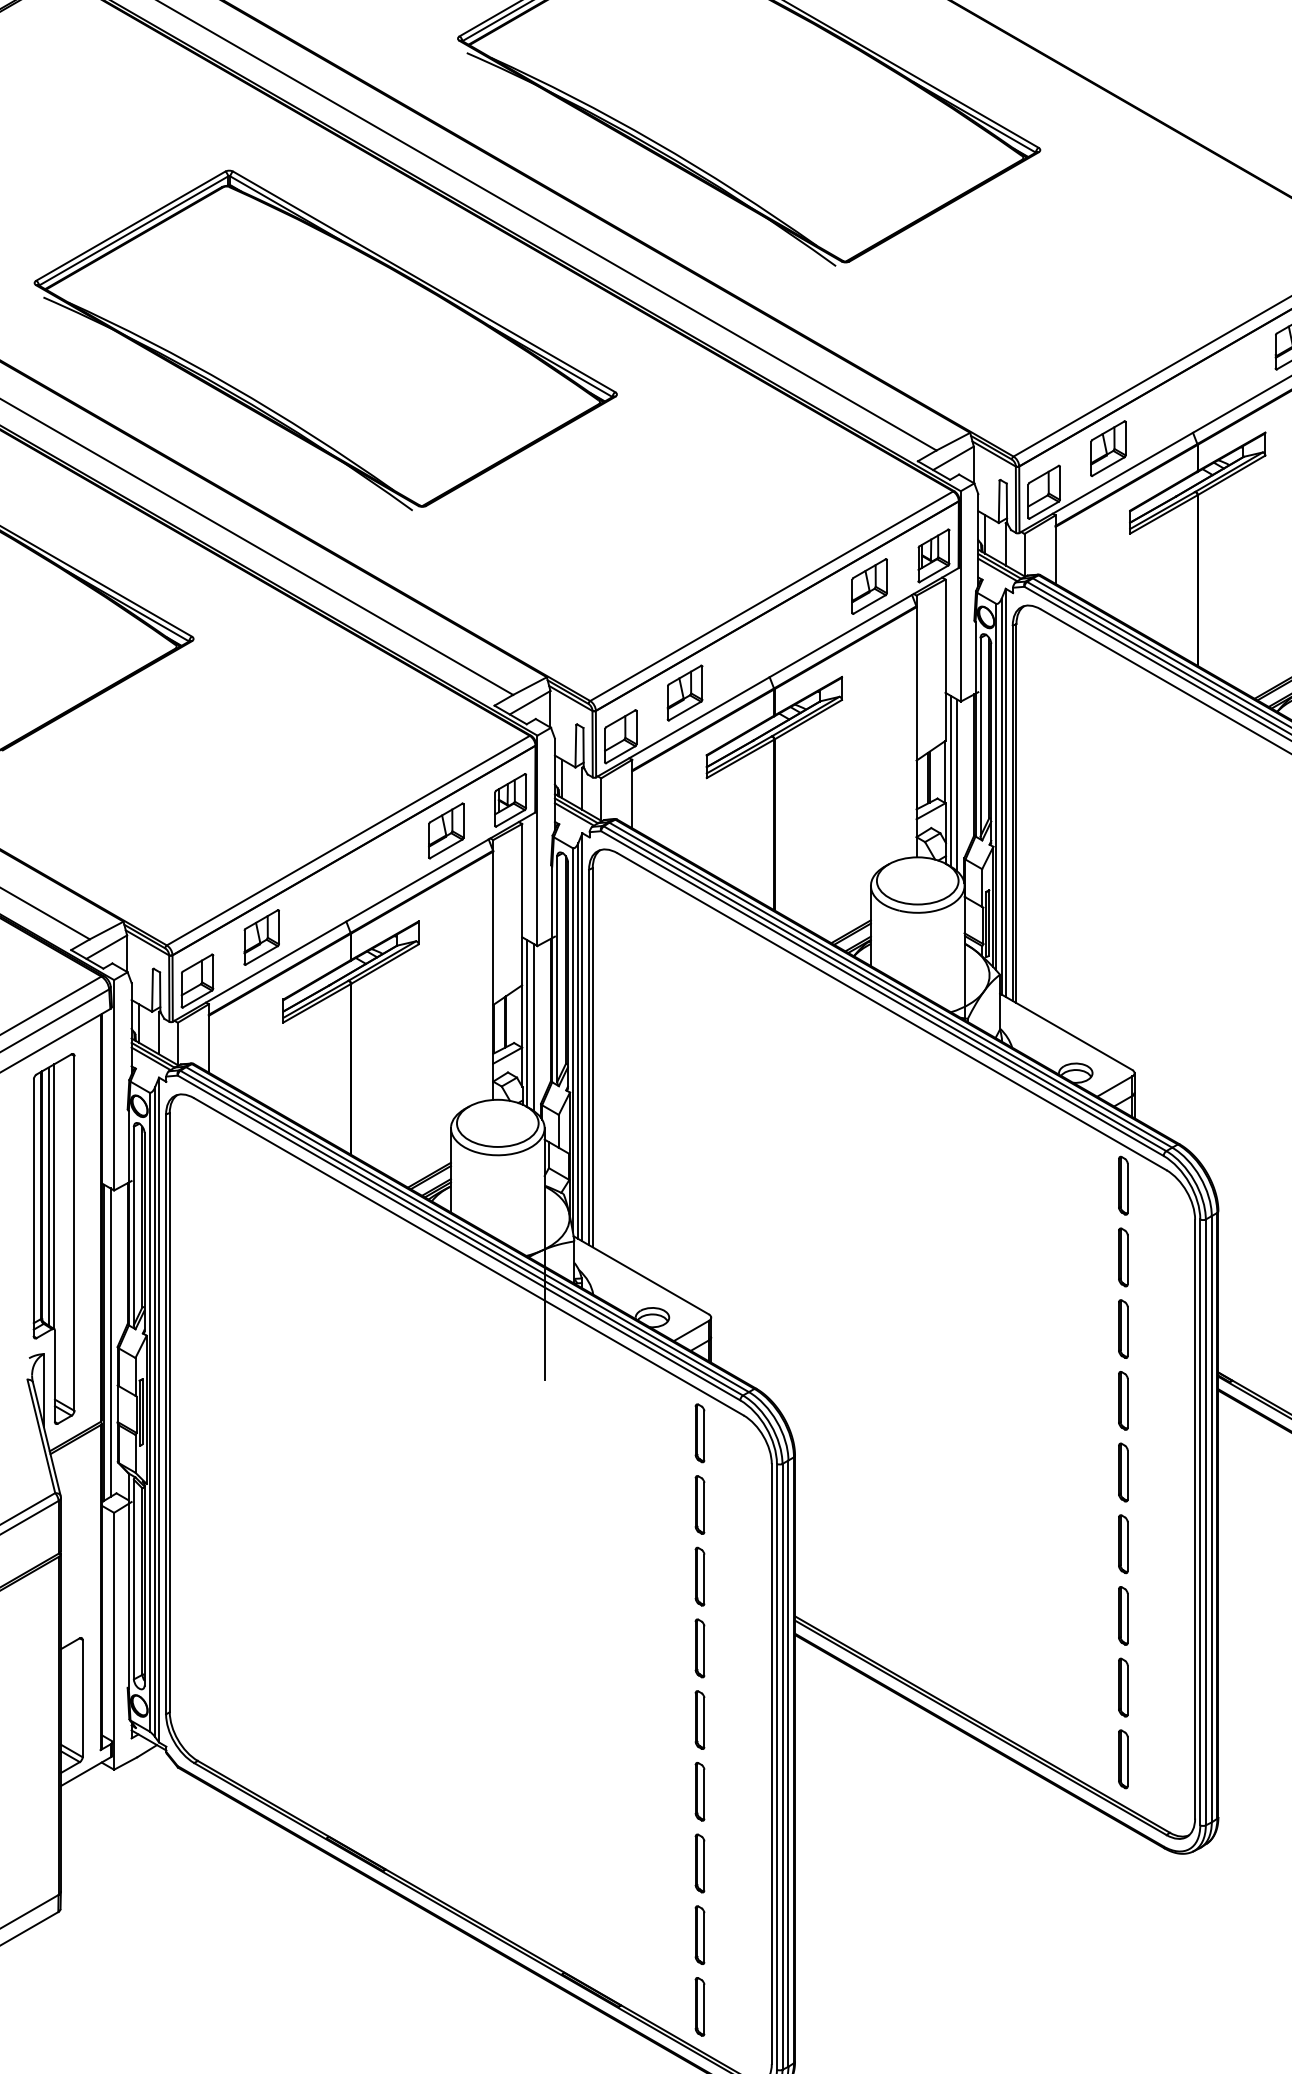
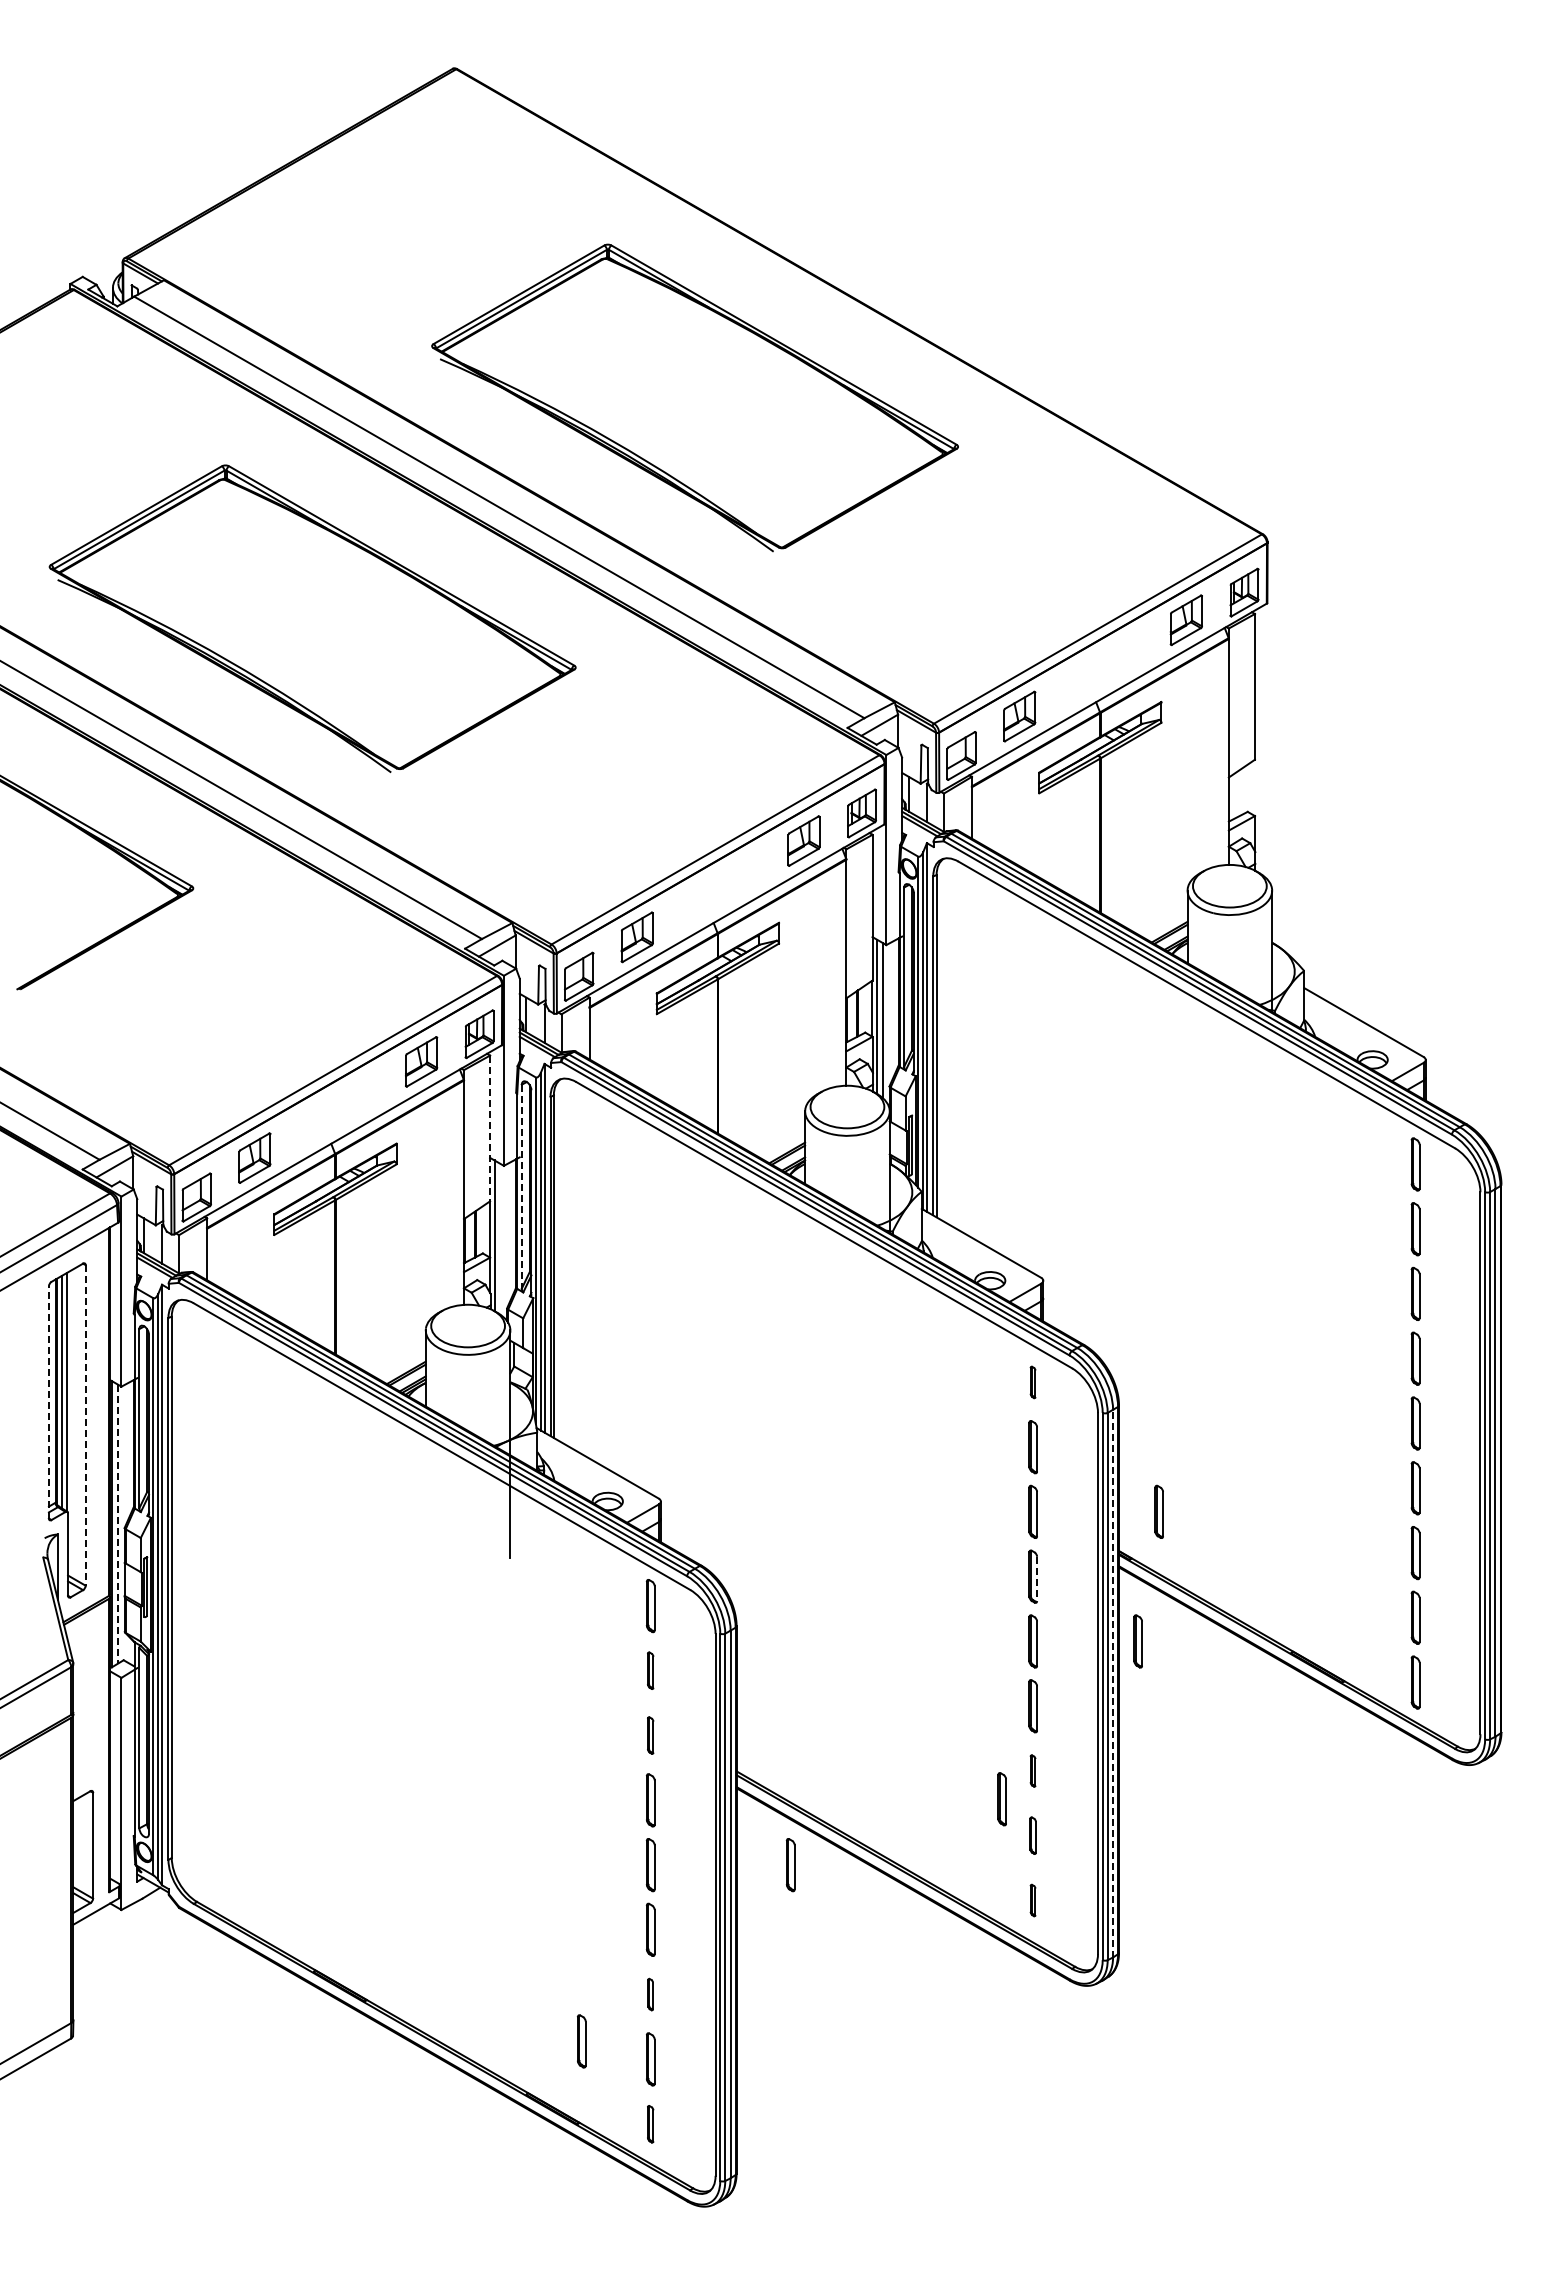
line: (522, 904) -> (490, 1128), solid -> dashed
line: (556, 968) -> (521, 1186), solid -> dashed
line: (533, 1027) -> (500, 1239), removed
part: (1122, 1185) -> (1032, 1382), size x0.6
line: (33, 1206) -> (48, 1401), solid -> dashed
line: (74, 1233) -> (85, 1425), solid -> dashed
part: (1262, 1328) -> (1158, 1511), added
line: (110, 1343) -> (118, 1524), solid -> dashed
line: (1128, 1403) -> (1037, 1579), solid -> dashed
part: (1238, 1472) -> (1137, 1641), added
part: (699, 1504) -> (650, 1670), size x0.7
line: (1212, 1519) -> (1113, 1683), solid -> dashed
part: (699, 1576) -> (650, 1735), size x0.7
part: (1122, 1615) -> (1032, 1770), size x0.6
part: (1088, 1647) -> (1001, 1799), added
part: (1122, 1687) -> (1032, 1835), size x0.7
part: (854, 1720) -> (790, 1865), added
part: (1122, 1759) -> (1032, 1900), size x0.6
part: (699, 1863) -> (650, 1994), size x0.6
part: (623, 1915) -> (581, 2041), added
part: (699, 2007) -> (650, 2124), size x0.7

